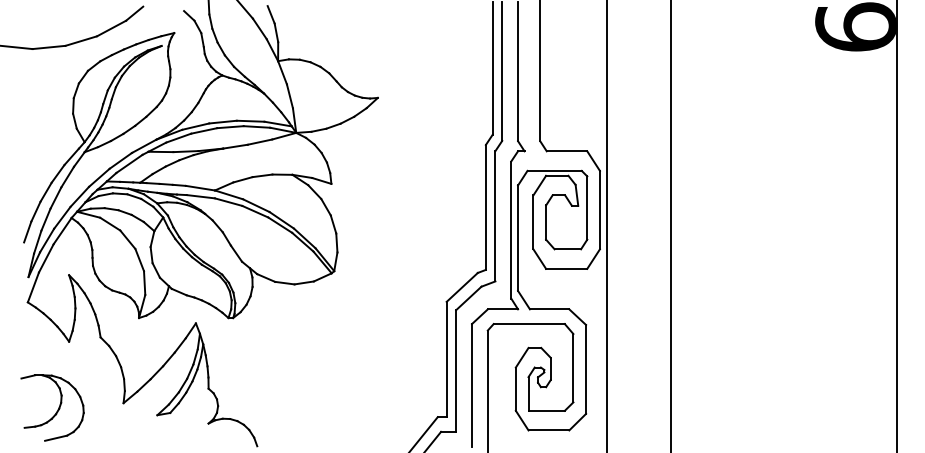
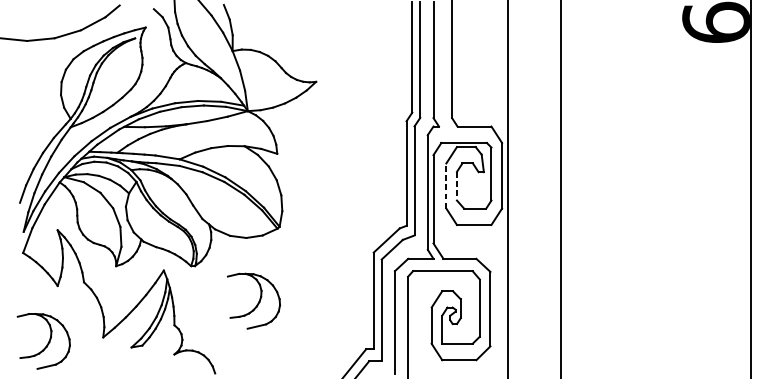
line: (533, 222) -> (446, 186), solid -> dashed
line: (546, 223) -> (457, 186), solid -> dashed
part: (303, 359) -> (253, 300), added

